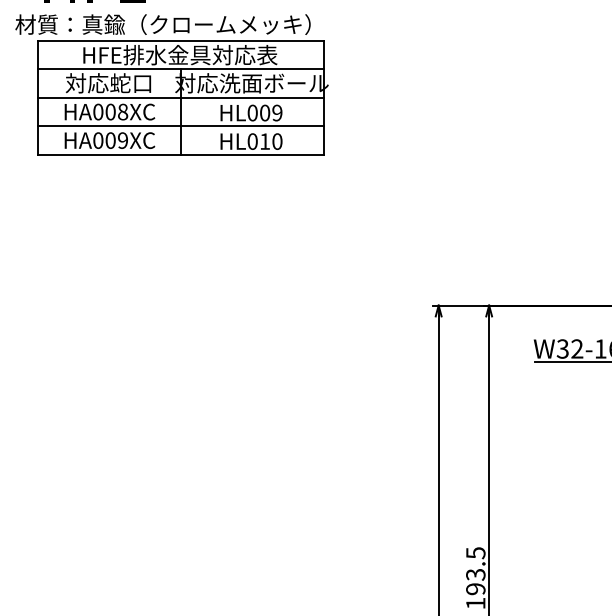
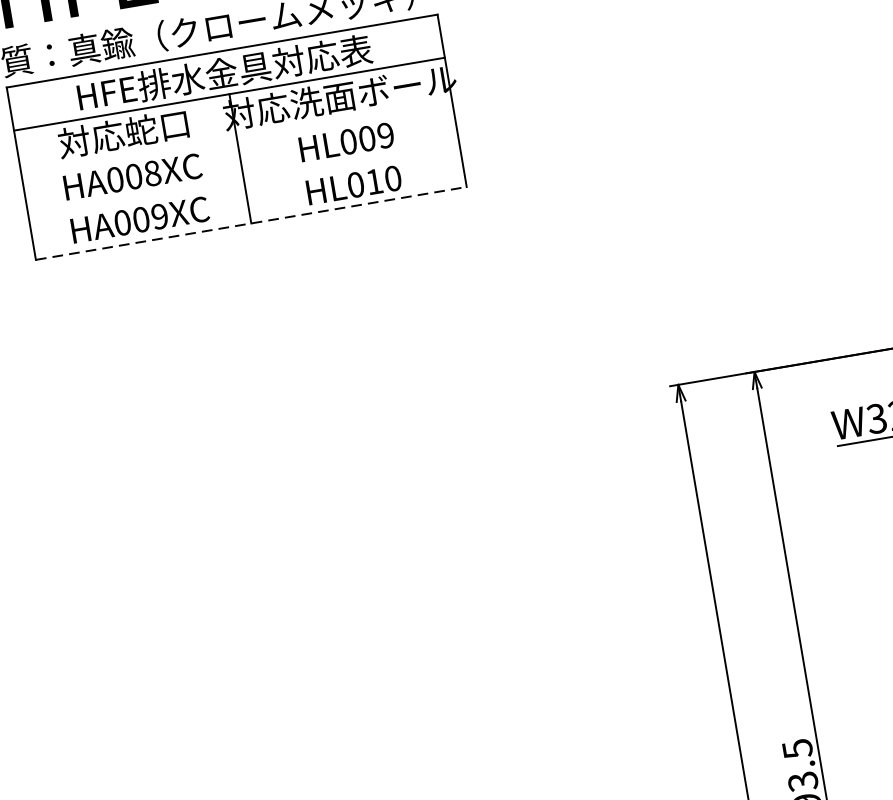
line: (180, 97) -> (235, 136), removed
line: (180, 126) -> (243, 180), removed
line: (181, 155) -> (251, 224), solid -> dashed

